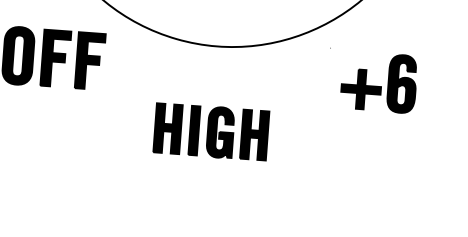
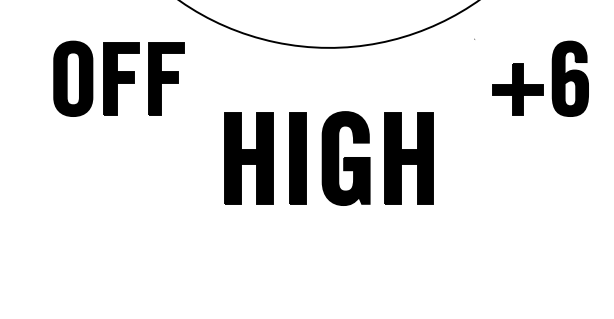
part: (210, 131) -> (328, 158), size x1.43

